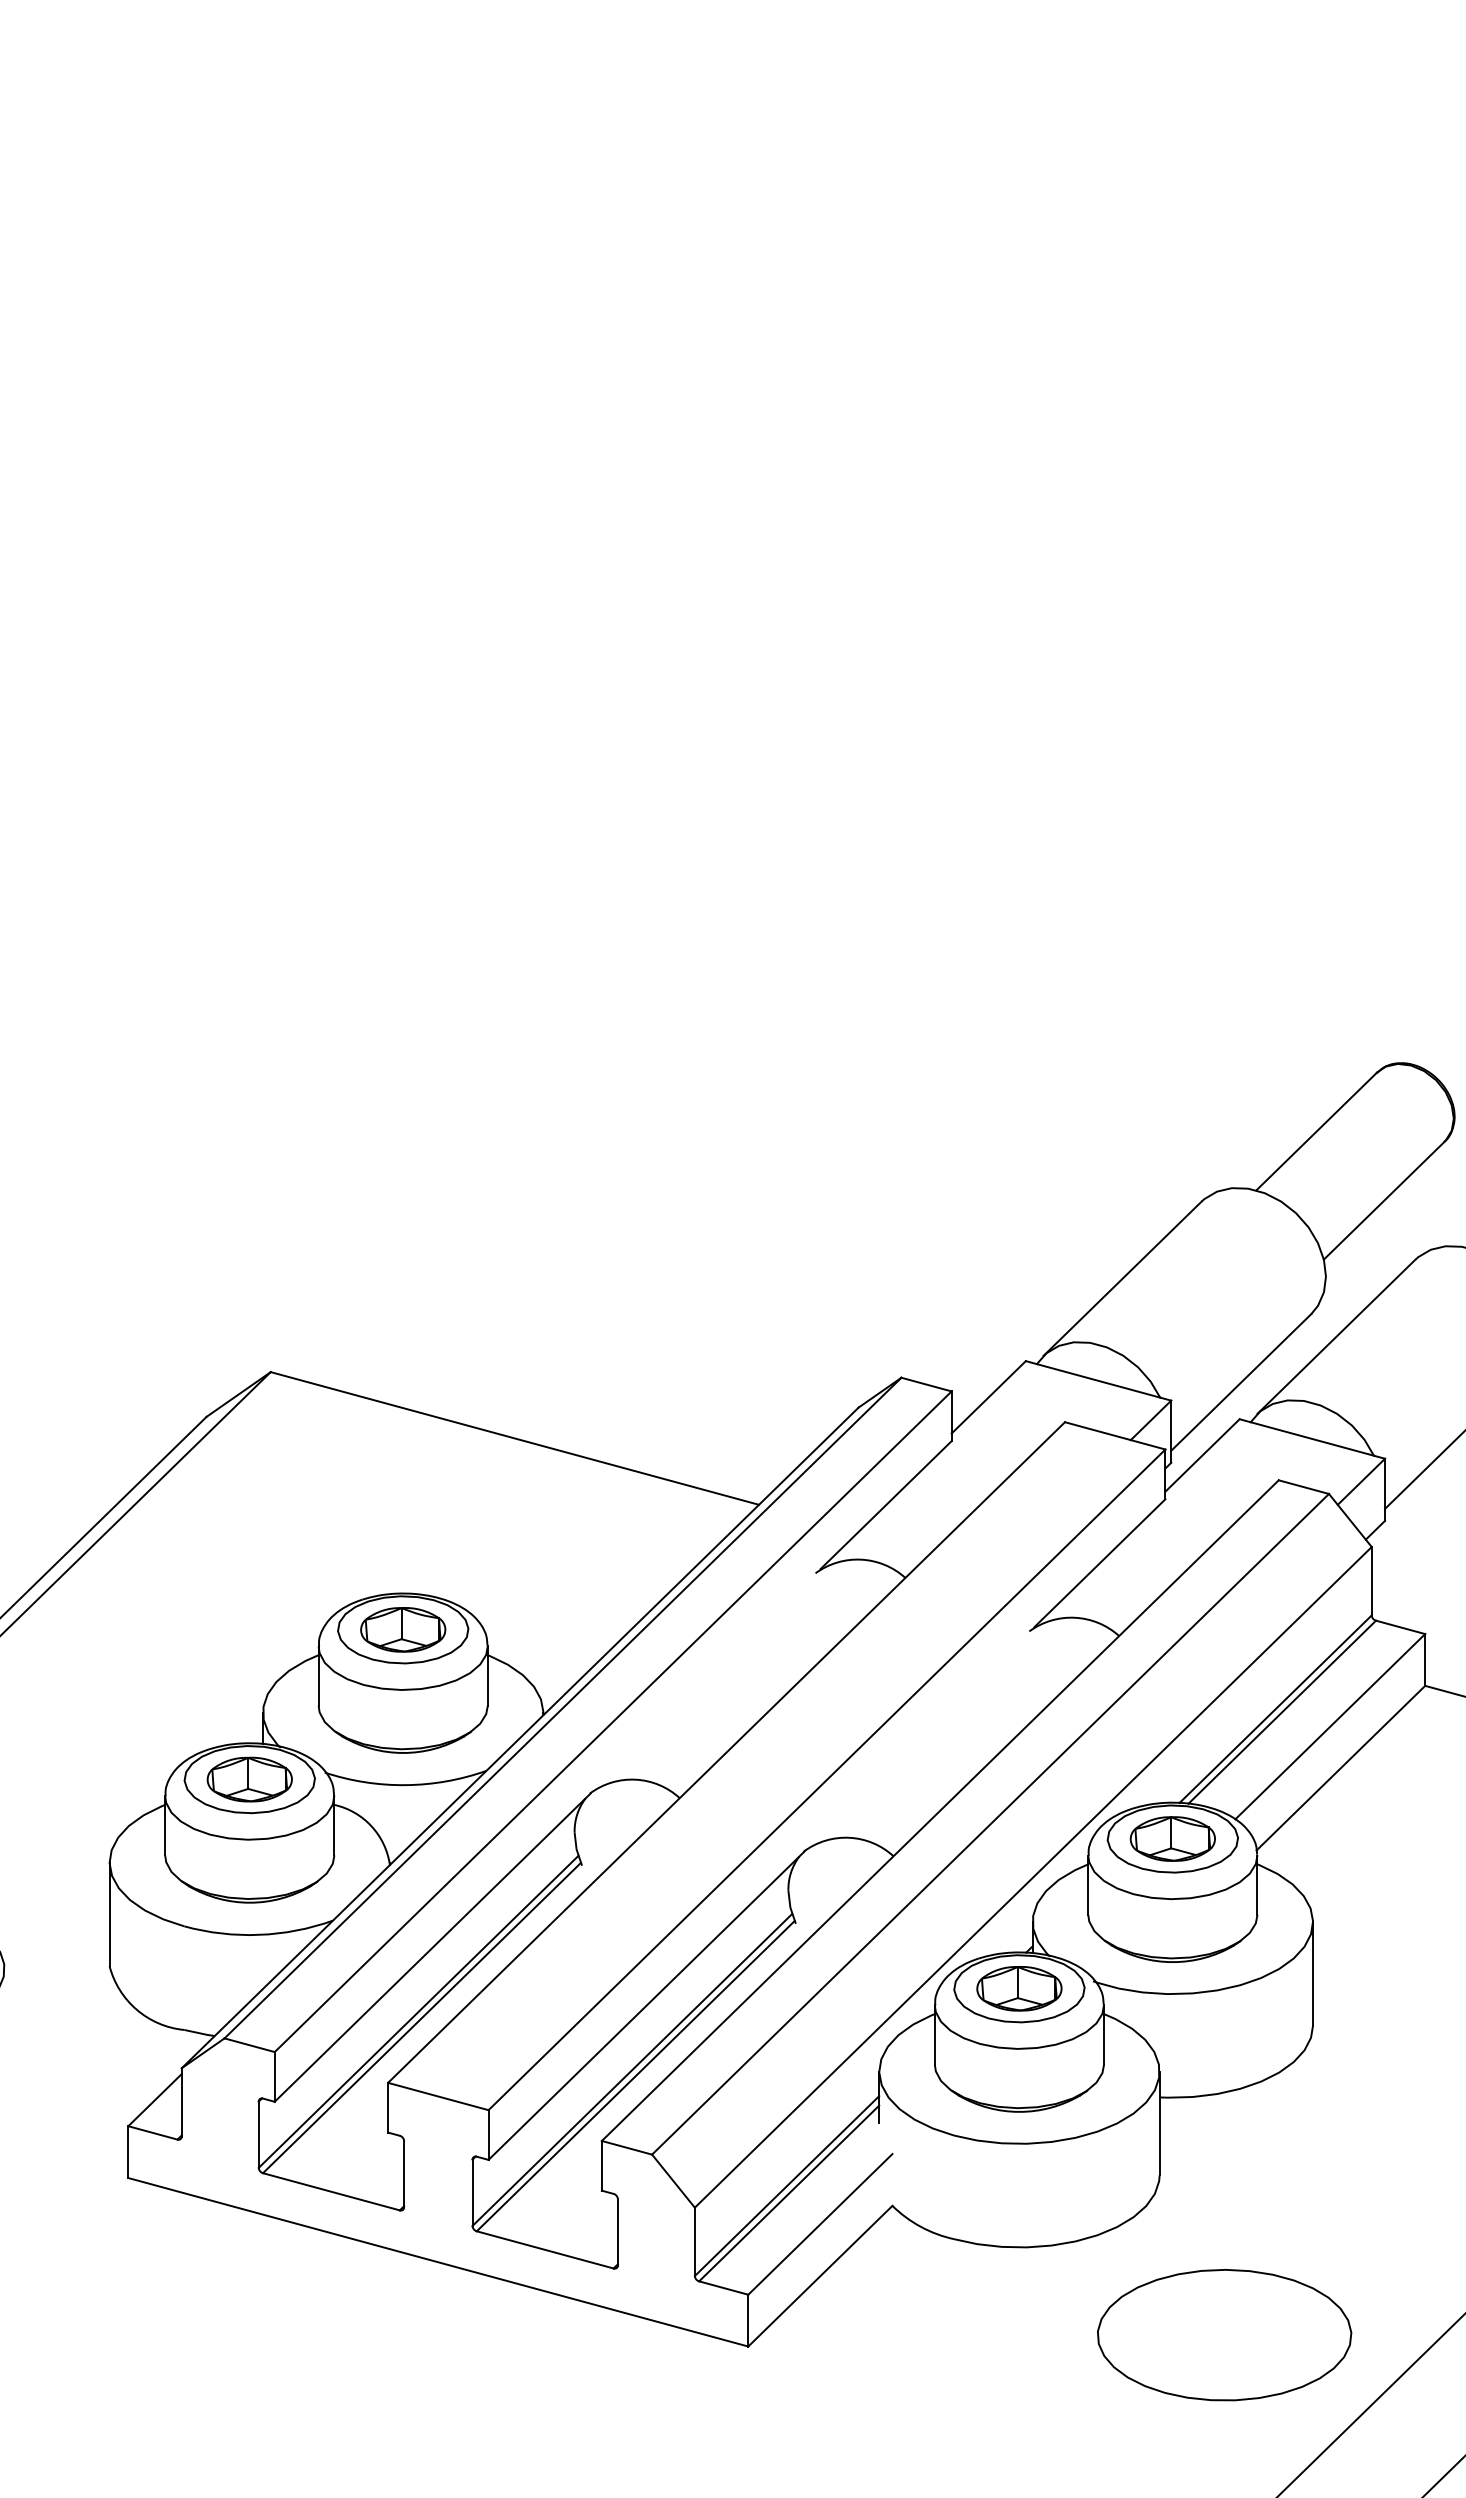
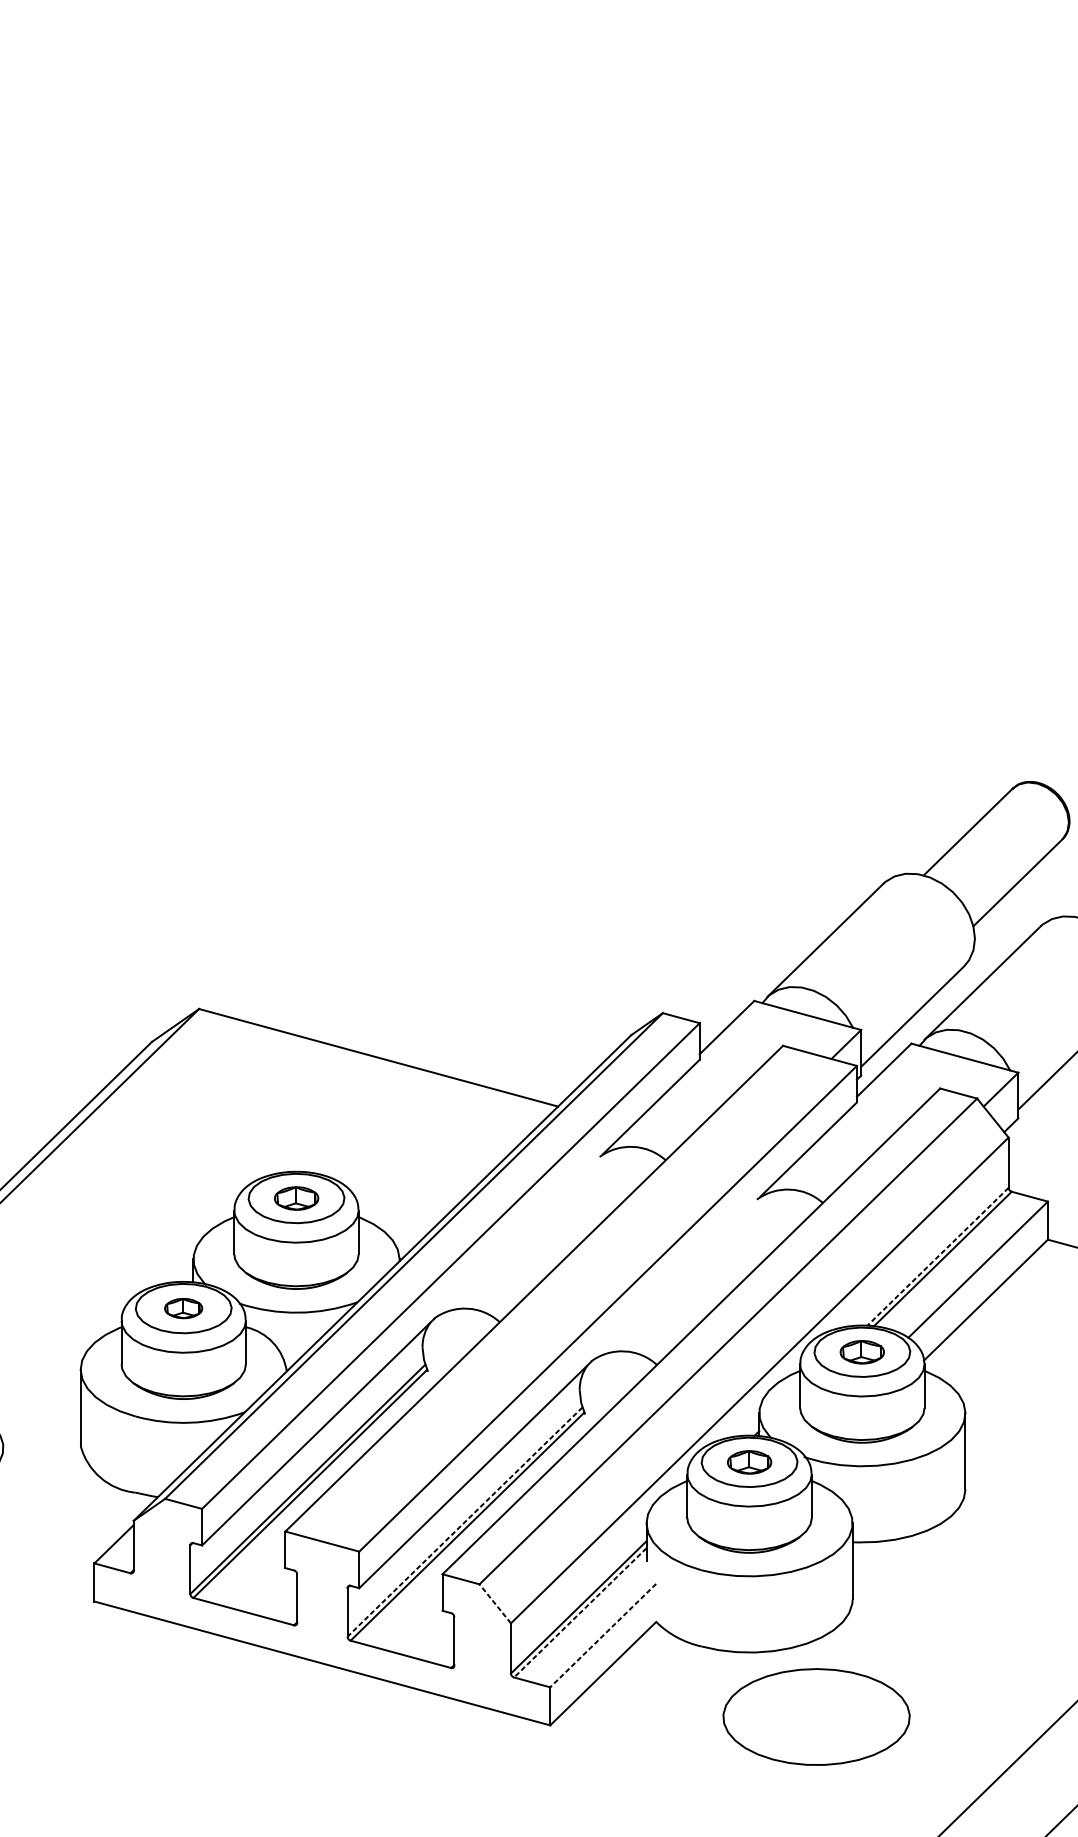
part: (403, 1629) -> (296, 1198), size x0.7
line: (1275, 1709) -> (937, 1257), solid -> dashed
part: (249, 1779) -> (183, 1308), size x0.6
part: (1172, 1838) -> (862, 1351), size x0.7
part: (1019, 1988) -> (749, 1462), size x0.7
line: (631, 2070) -> (464, 1522), solid -> dashed
line: (673, 2180) -> (495, 1603), solid -> dashed
line: (789, 2193) -> (580, 1612), solid -> dashed
line: (820, 2224) -> (603, 1635), solid -> dashed
part: (1224, 2335) -> (816, 1717), moved

